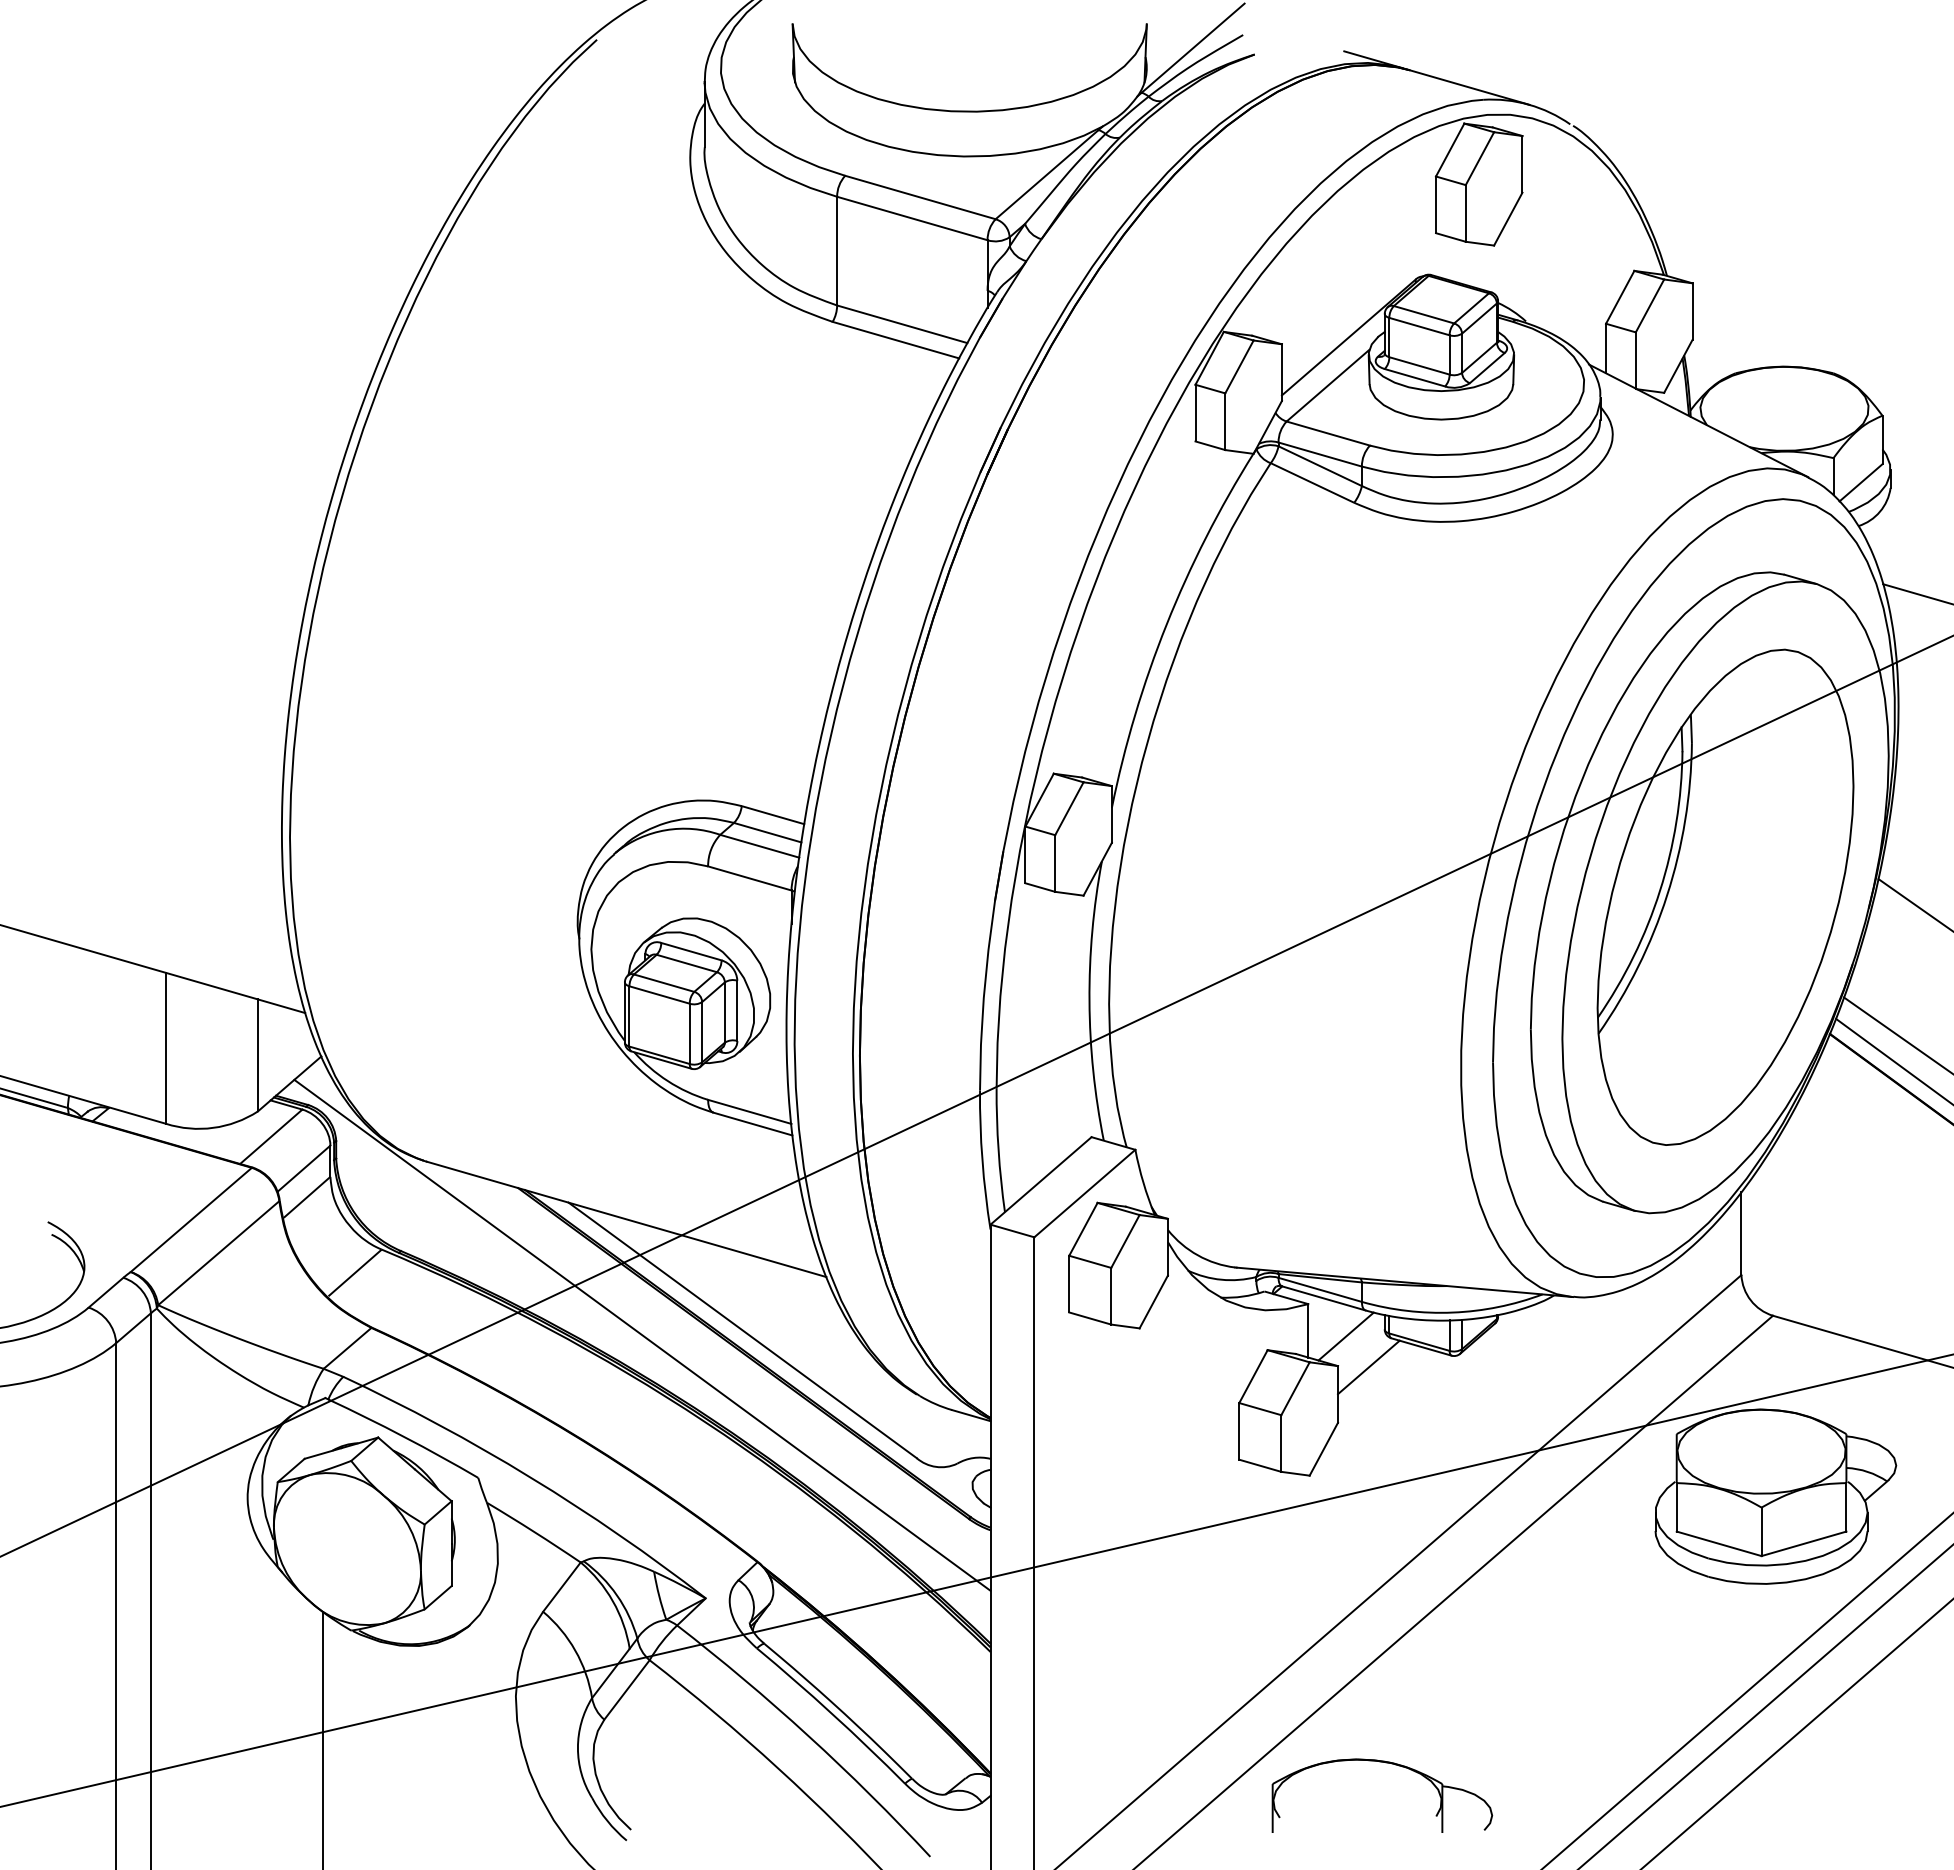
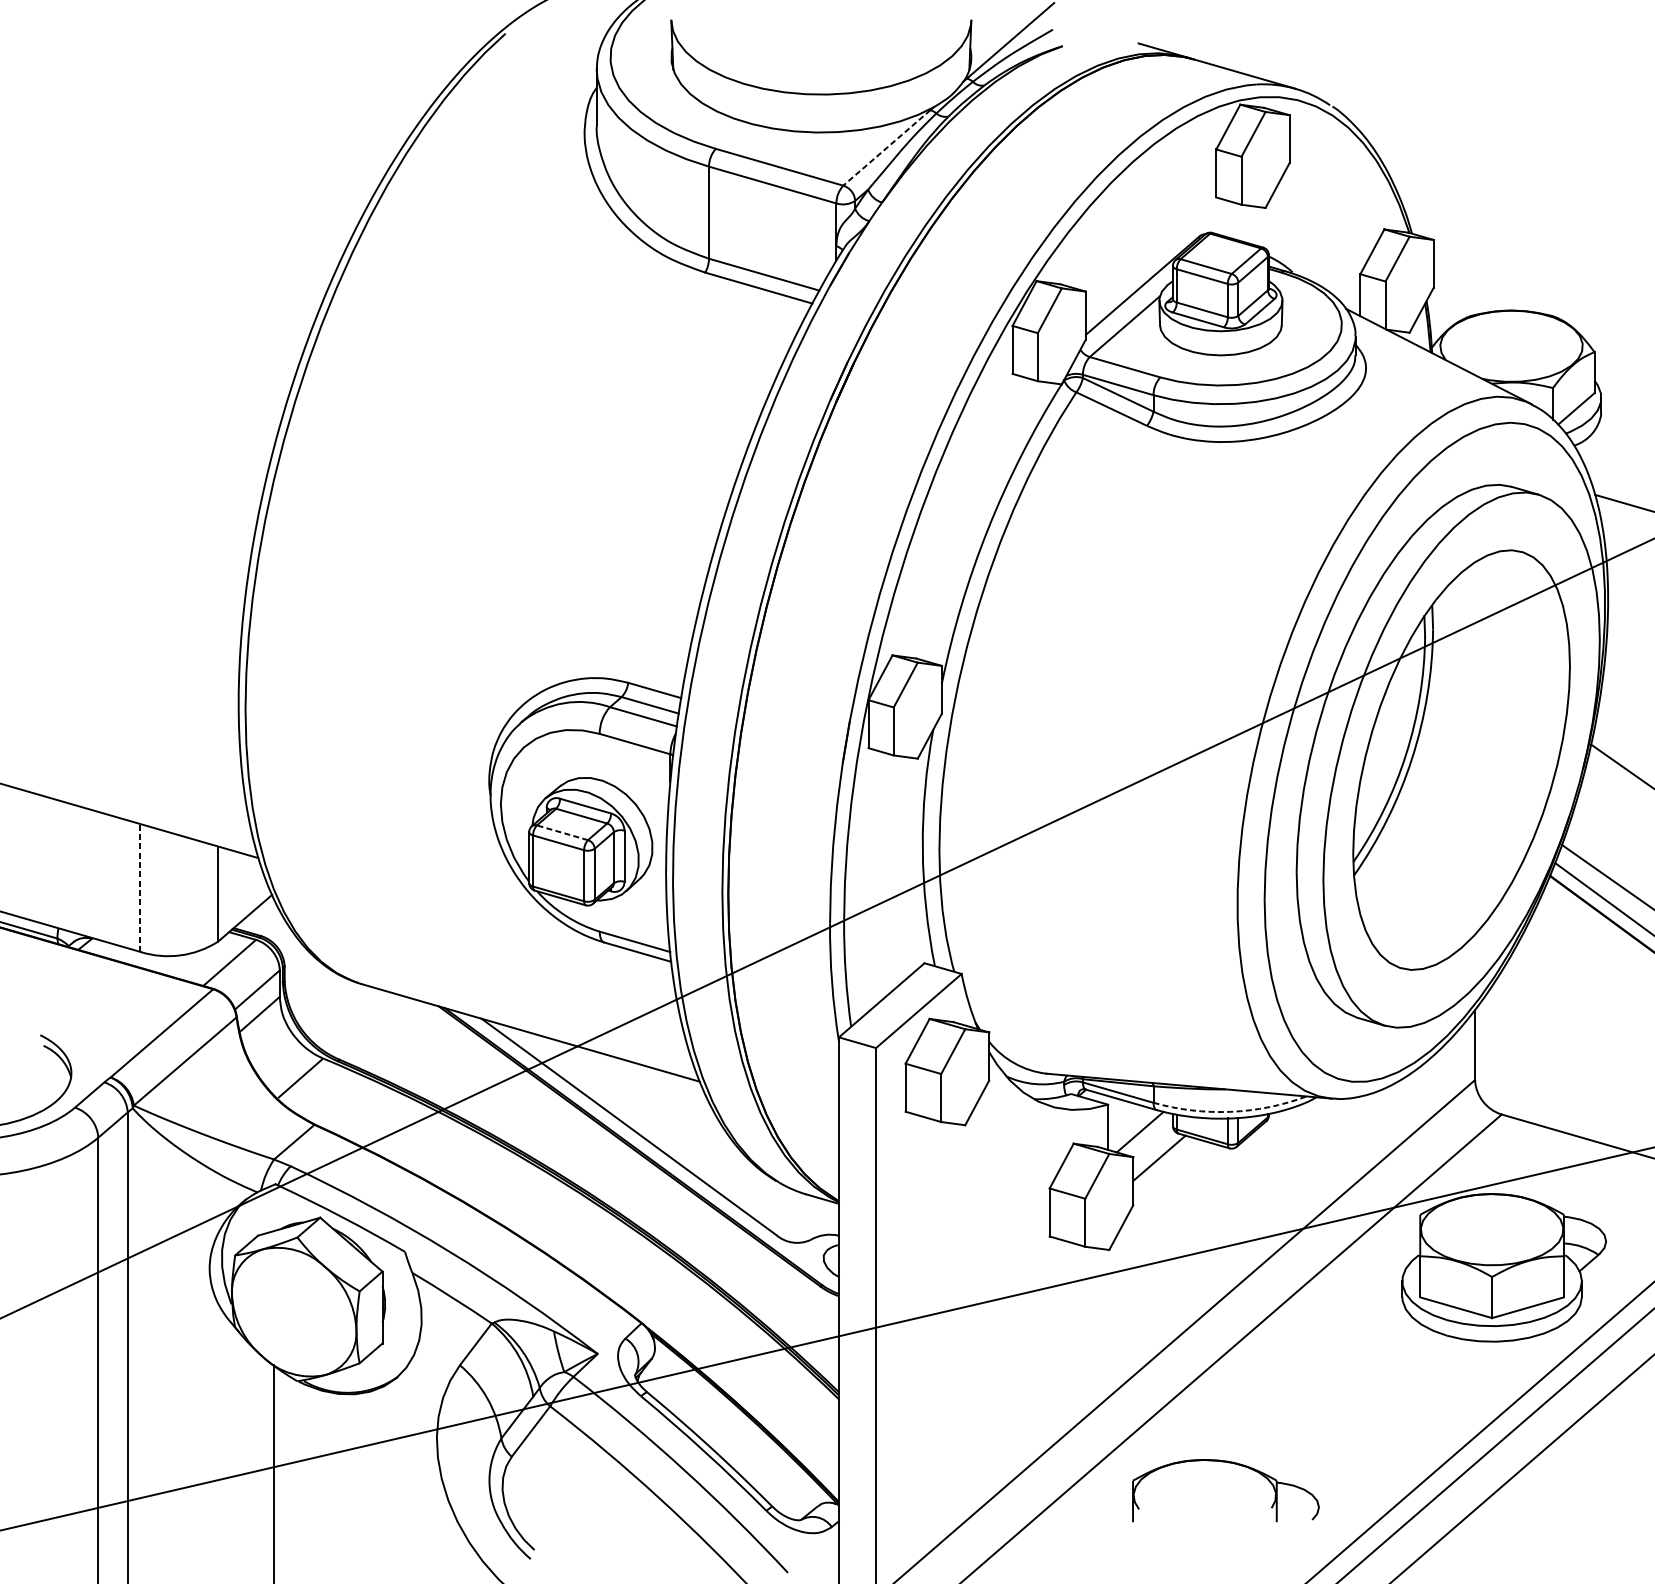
line: (1046, 174) -> (886, 147), solid -> dashed
line: (663, 983) -> (561, 833), solid -> dashed
line: (165, 1047) -> (140, 887), solid -> dashed
arc: (1452, 1312) -> (1230, 1111), solid -> dashed
line: (642, 1334) -> (544, 1130), removed
part: (1385, 1763) -> (1228, 1463), moved

